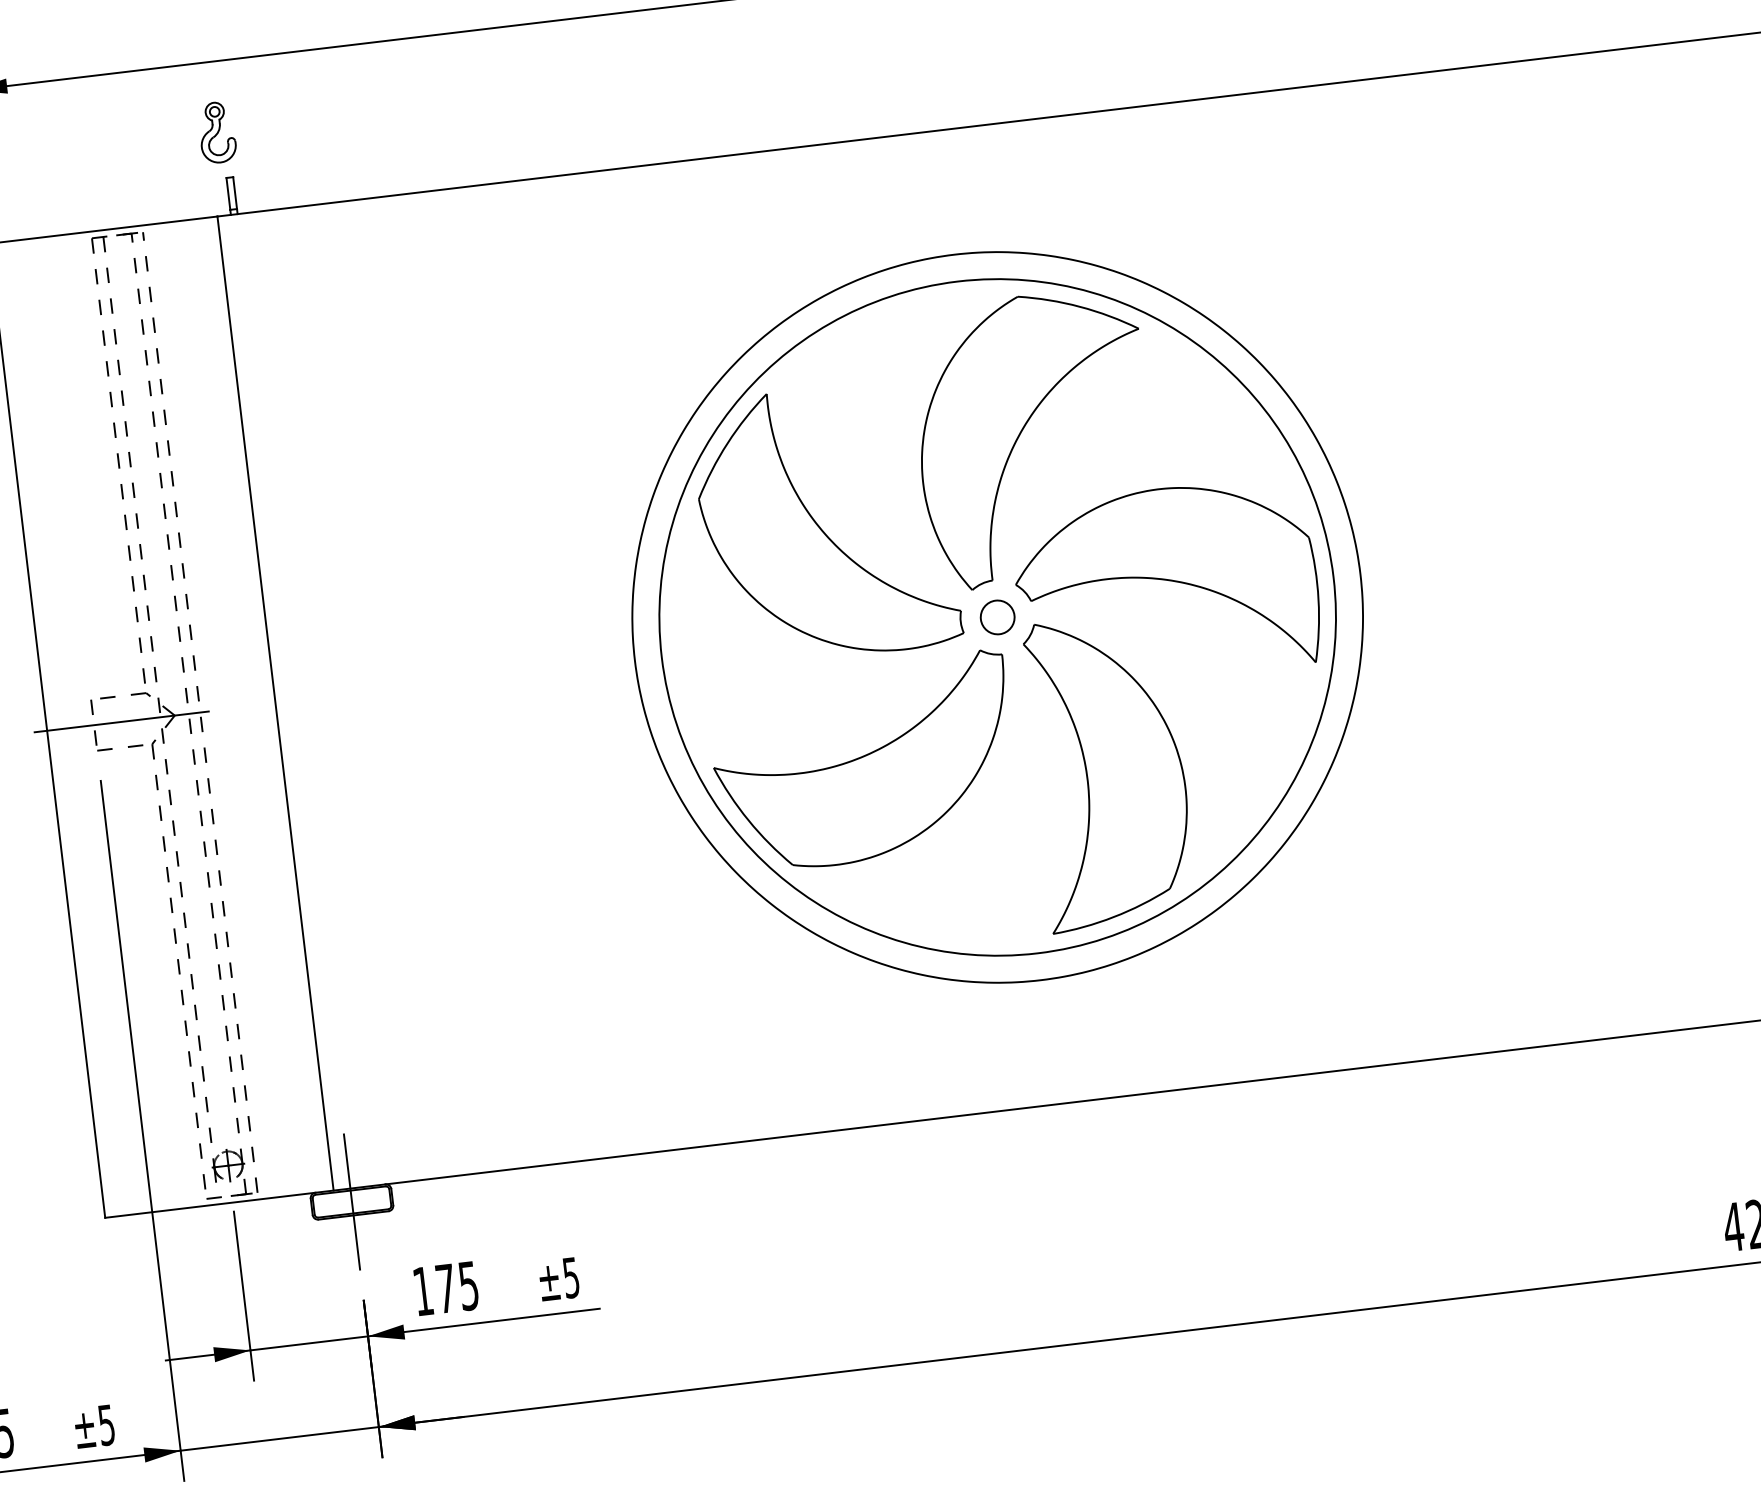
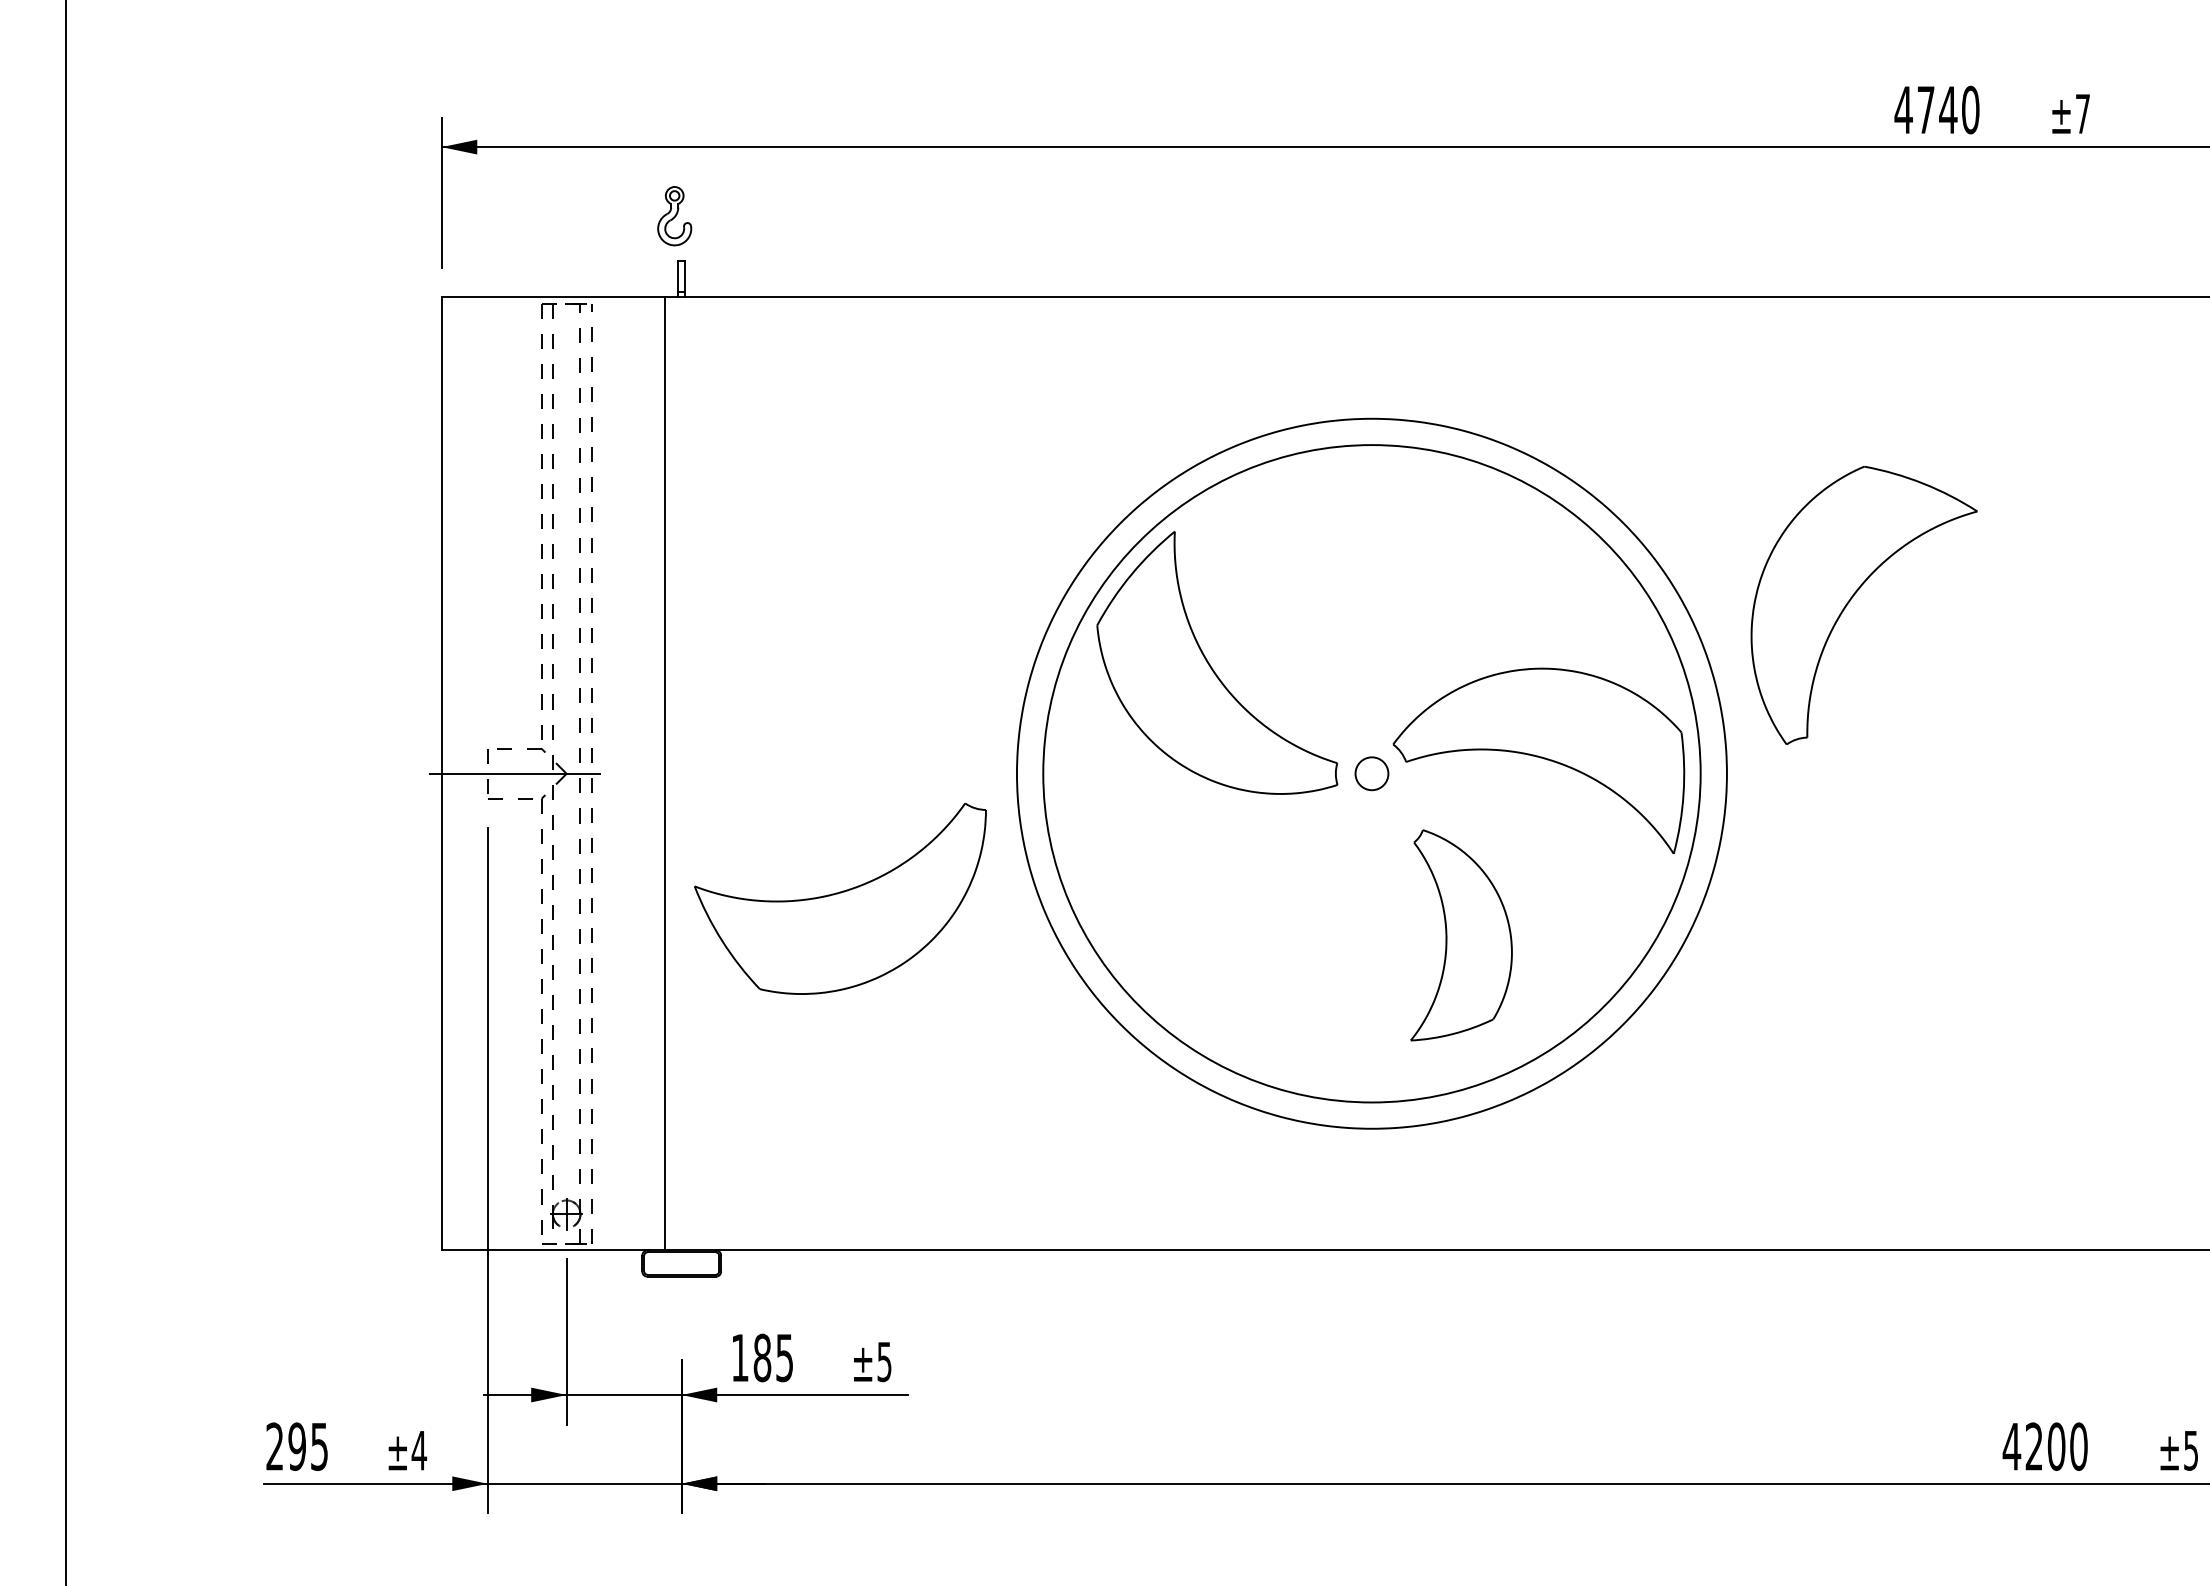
part: (1022, 431) -> (1853, 597), moved
part: (864, 762) -> (840, 898), moved
part: (1108, 771) -> (1461, 935), size x0.7
line: (351, 1202) -> (681, 1263), removed
text: (446, 1288) -> (762, 1357), 175 -> 185
text: (106, 1425) -> (419, 1450), ±5 -> ±4

